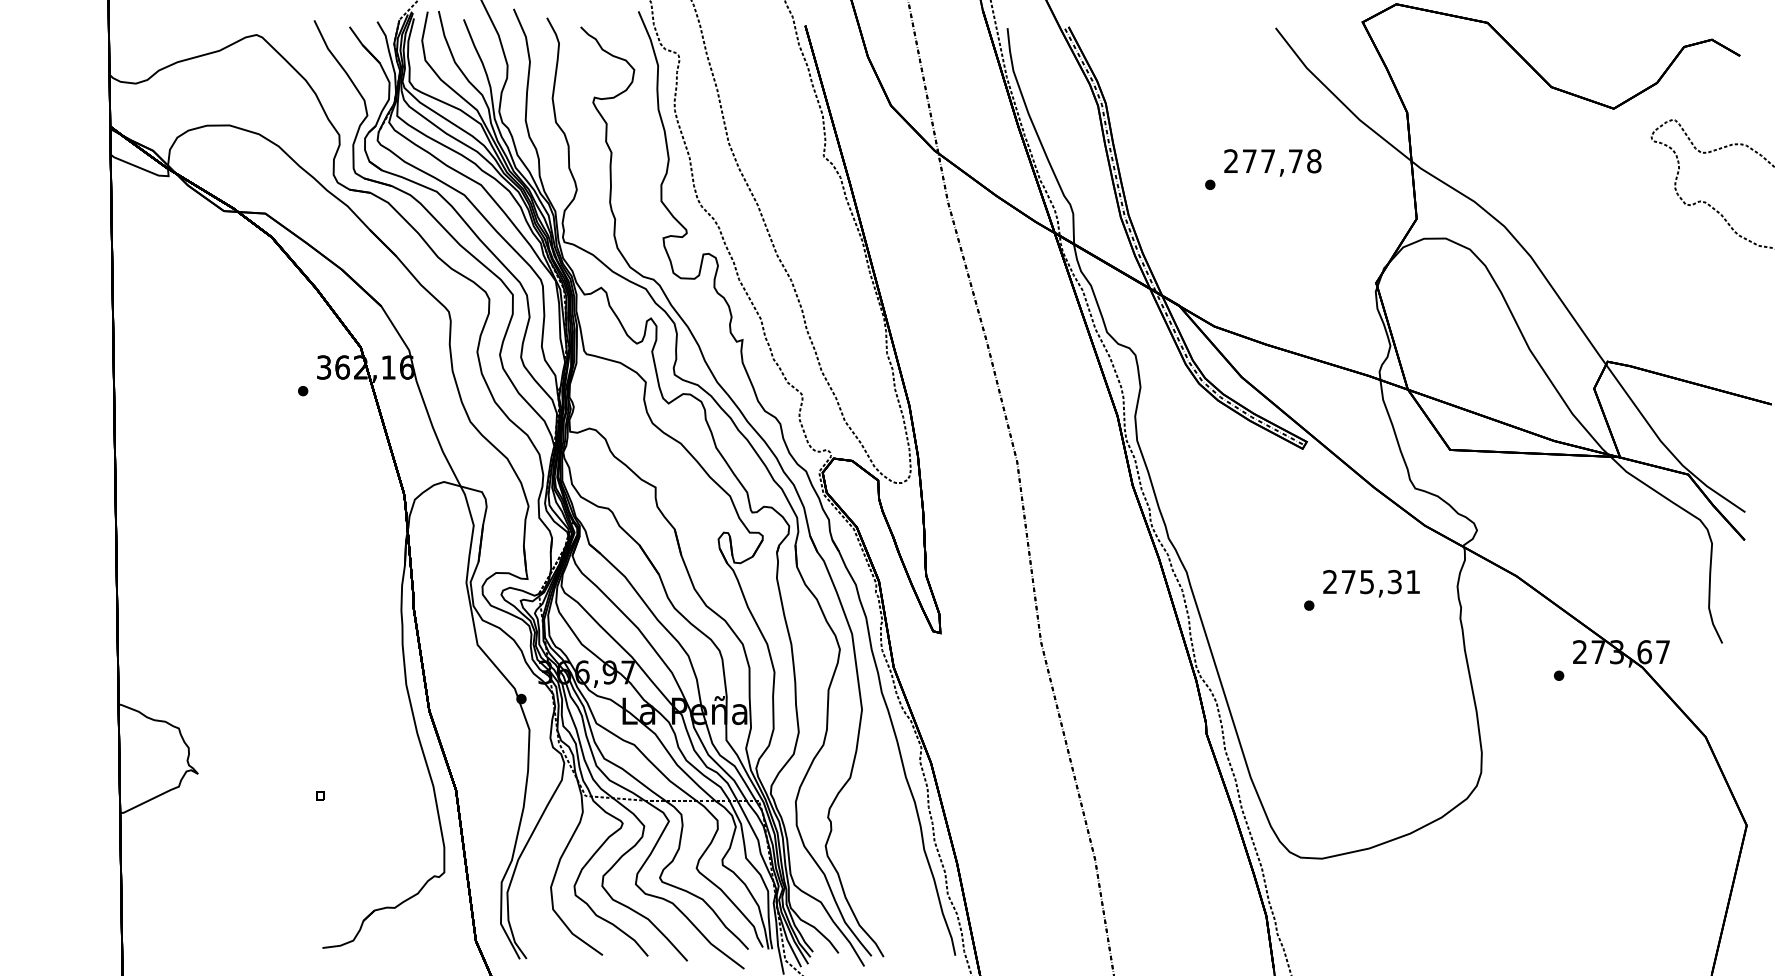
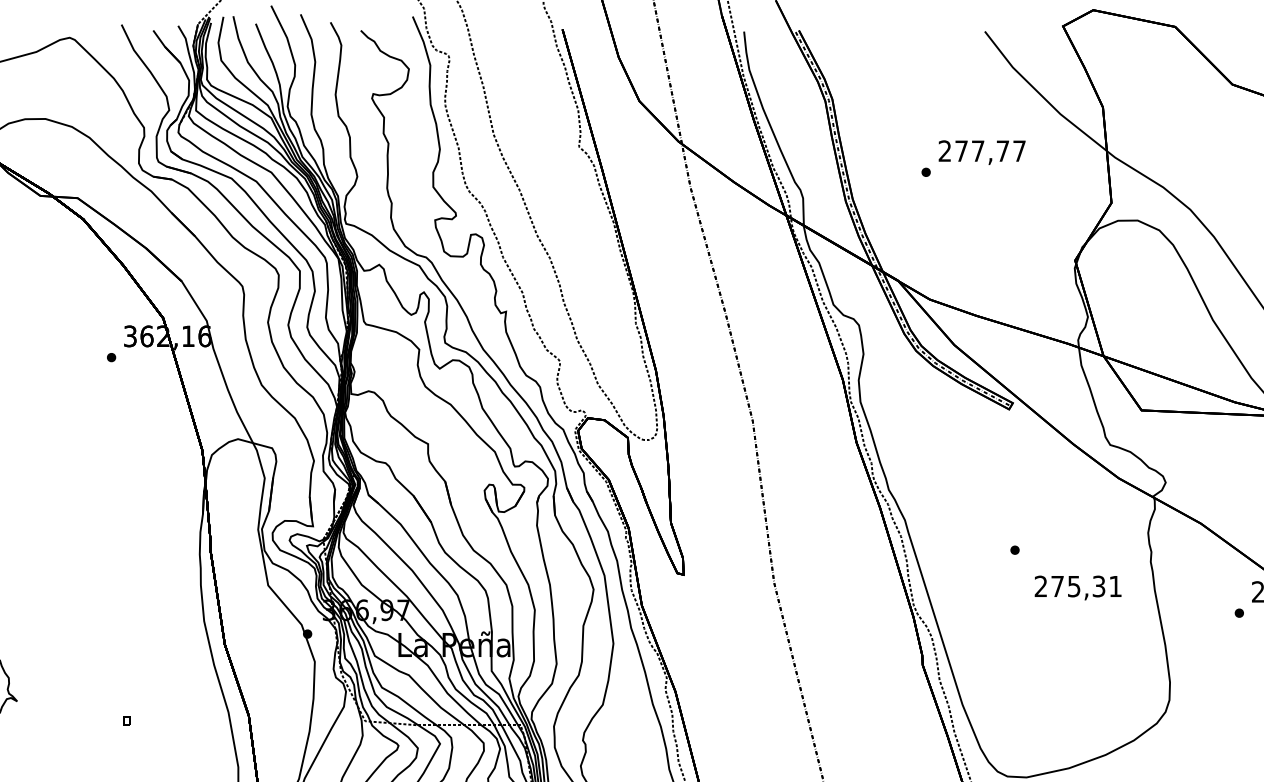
text: (1314, 161) -> (1019, 151), 277,78 -> 277,77
text: (1371, 583) -> (1078, 587), moved

